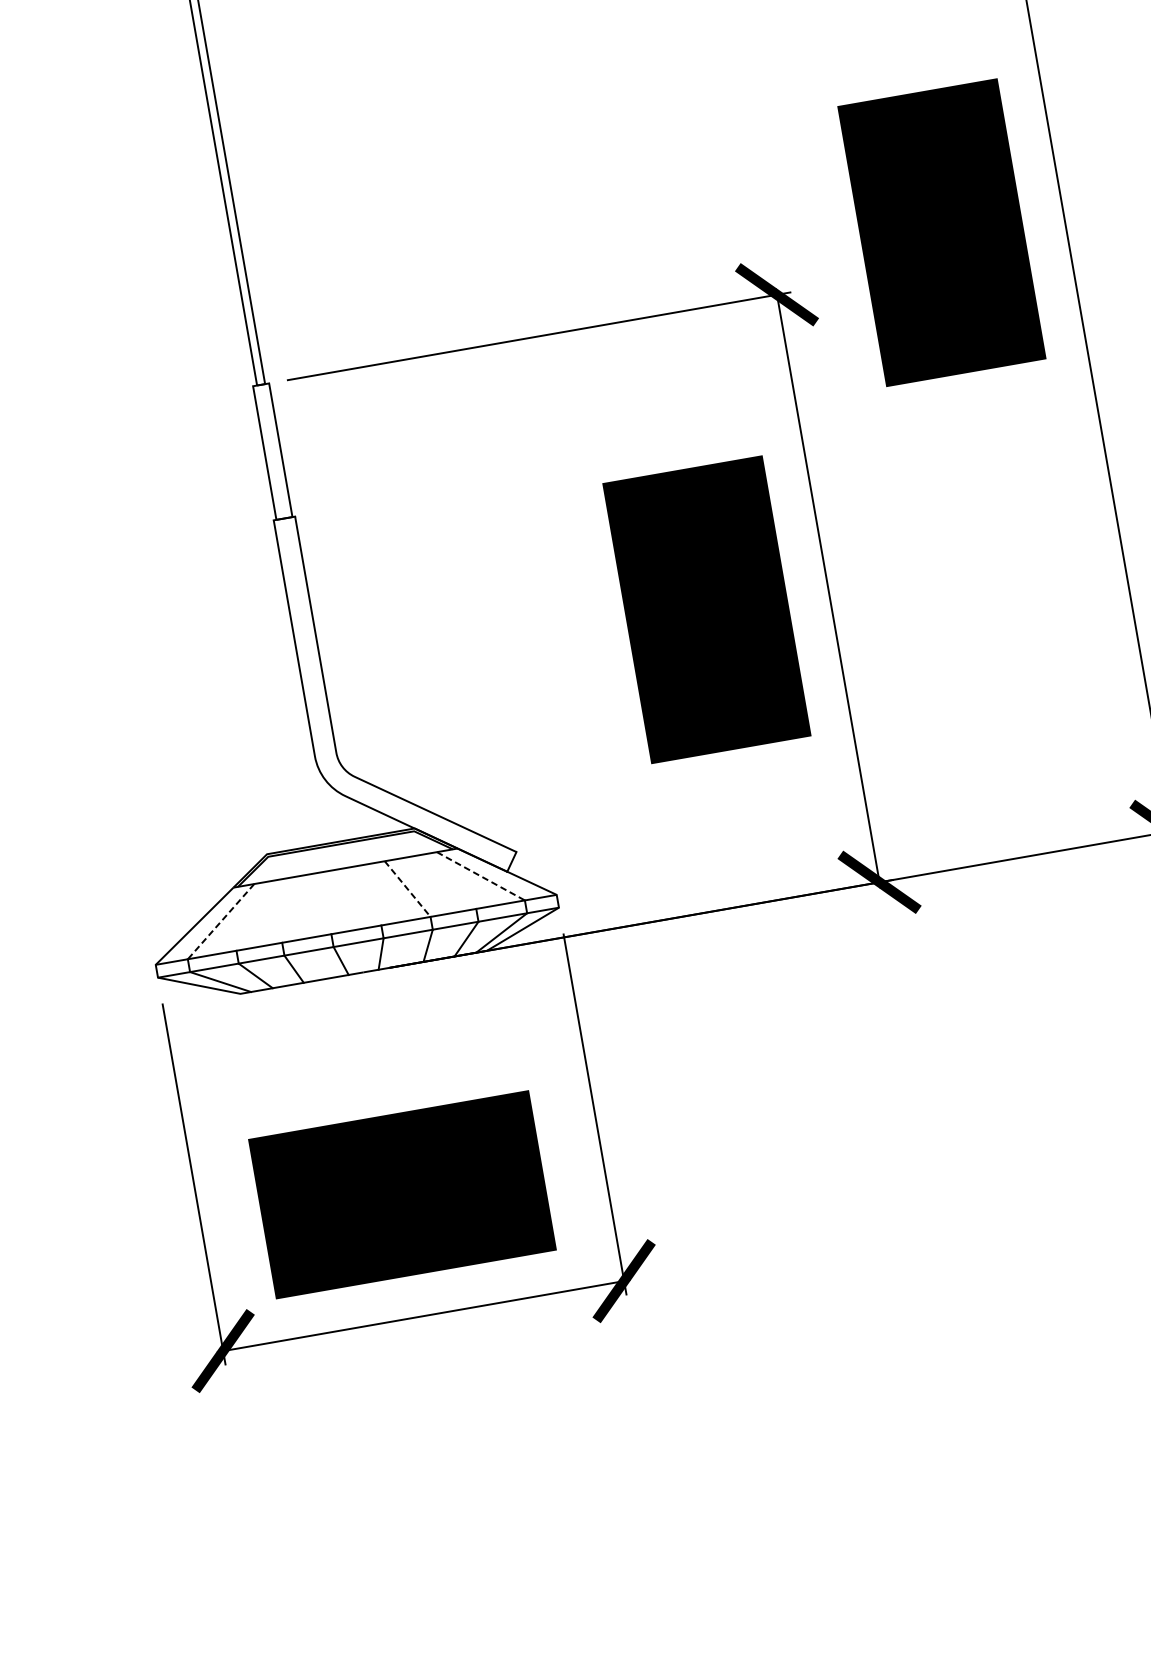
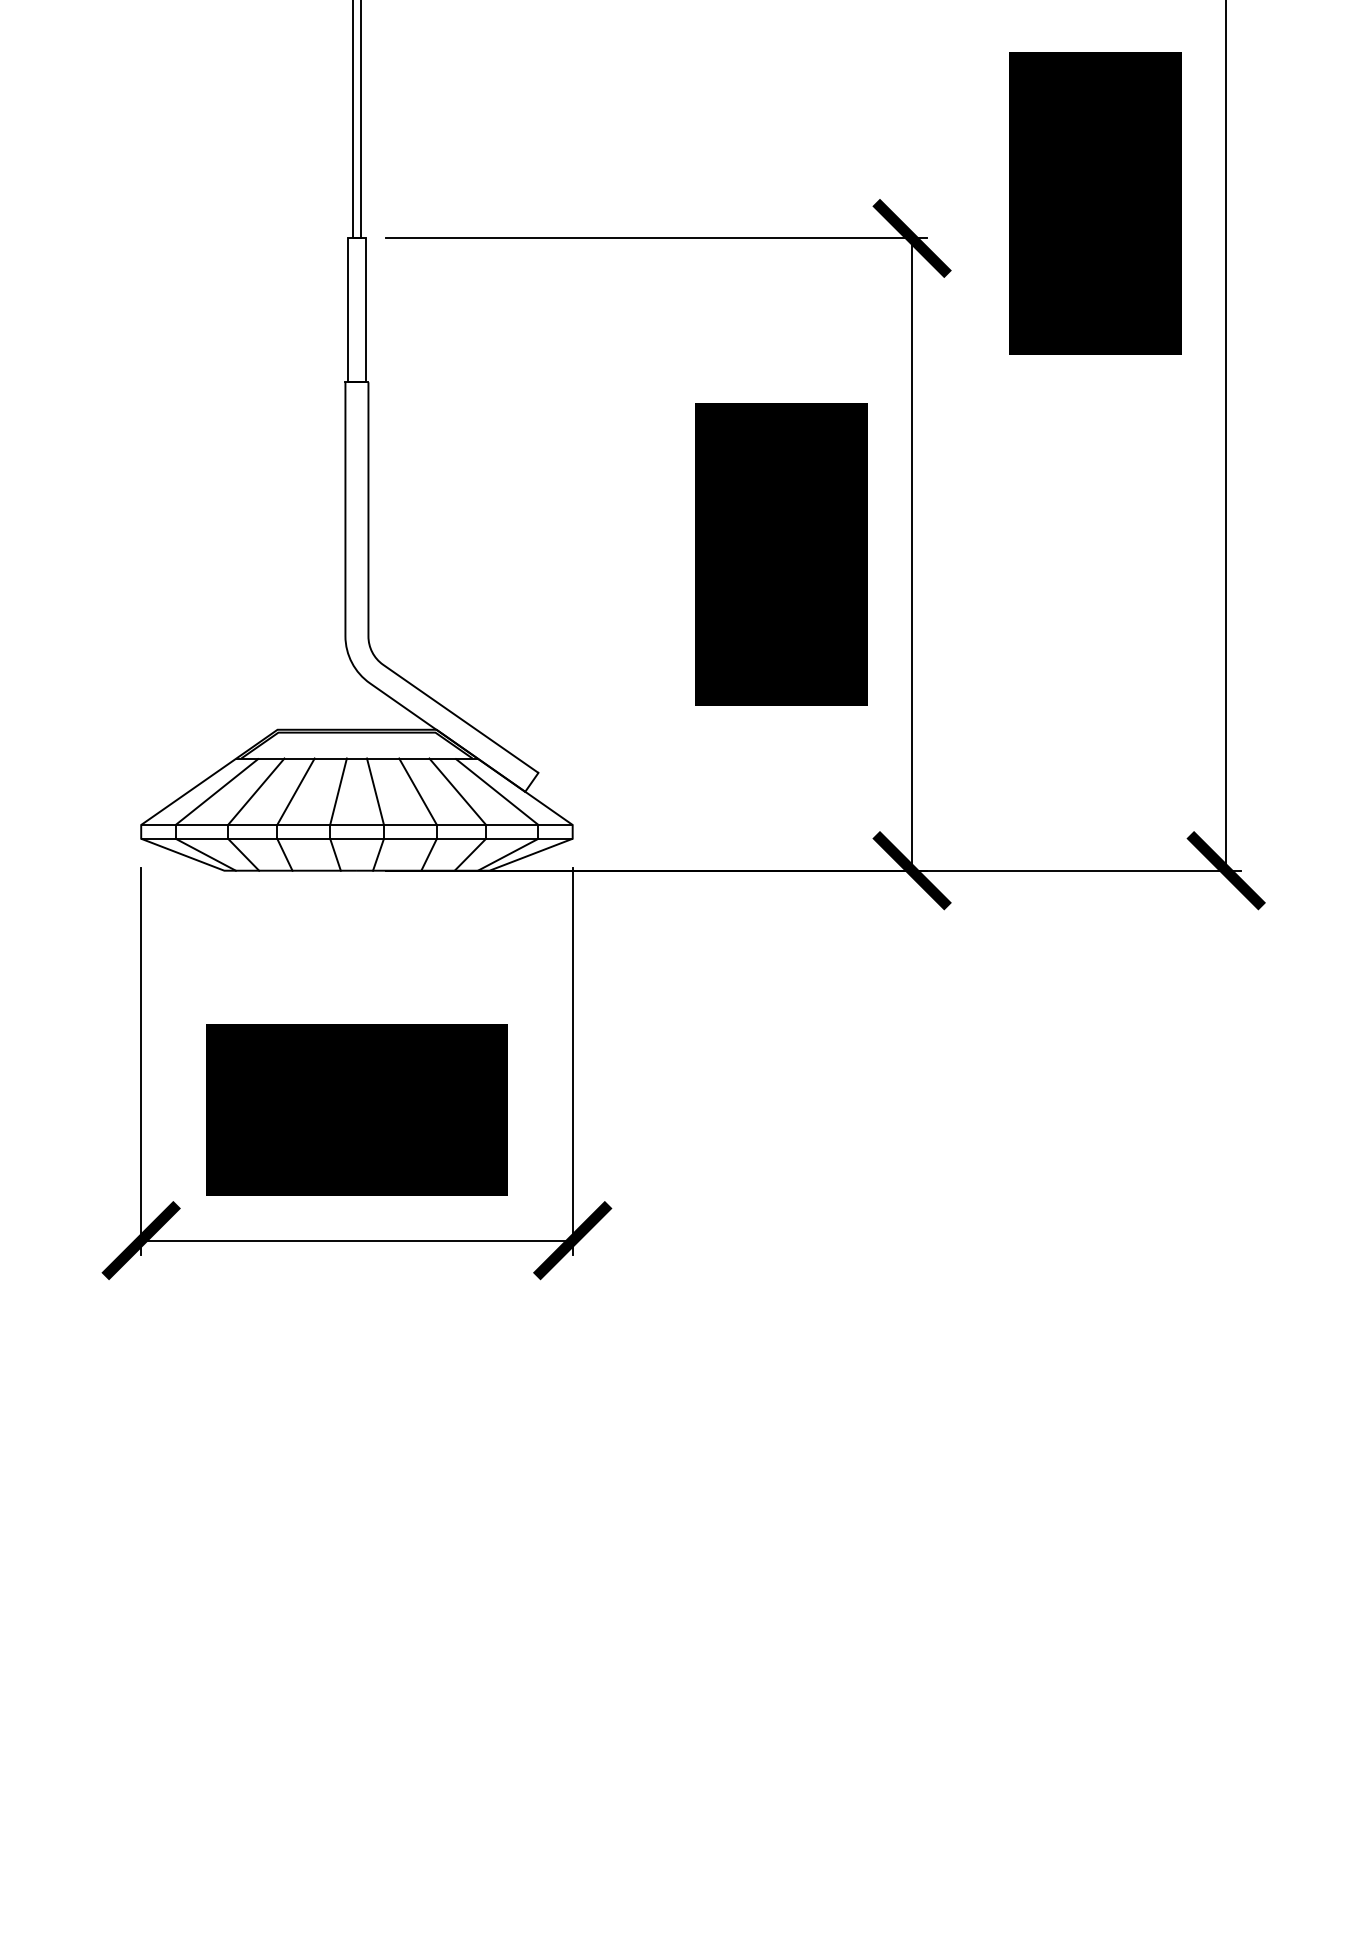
line: (481, 876) -> (497, 792), dashed -> solid
line: (444, 882) -> (457, 791), added
line: (408, 889) -> (418, 792), dashed -> solid
line: (368, 895) -> (375, 791), added
line: (333, 901) -> (338, 791), added
line: (293, 908) -> (295, 791), added
line: (257, 915) -> (256, 791), added
line: (220, 922) -> (216, 792), dashed -> solid

